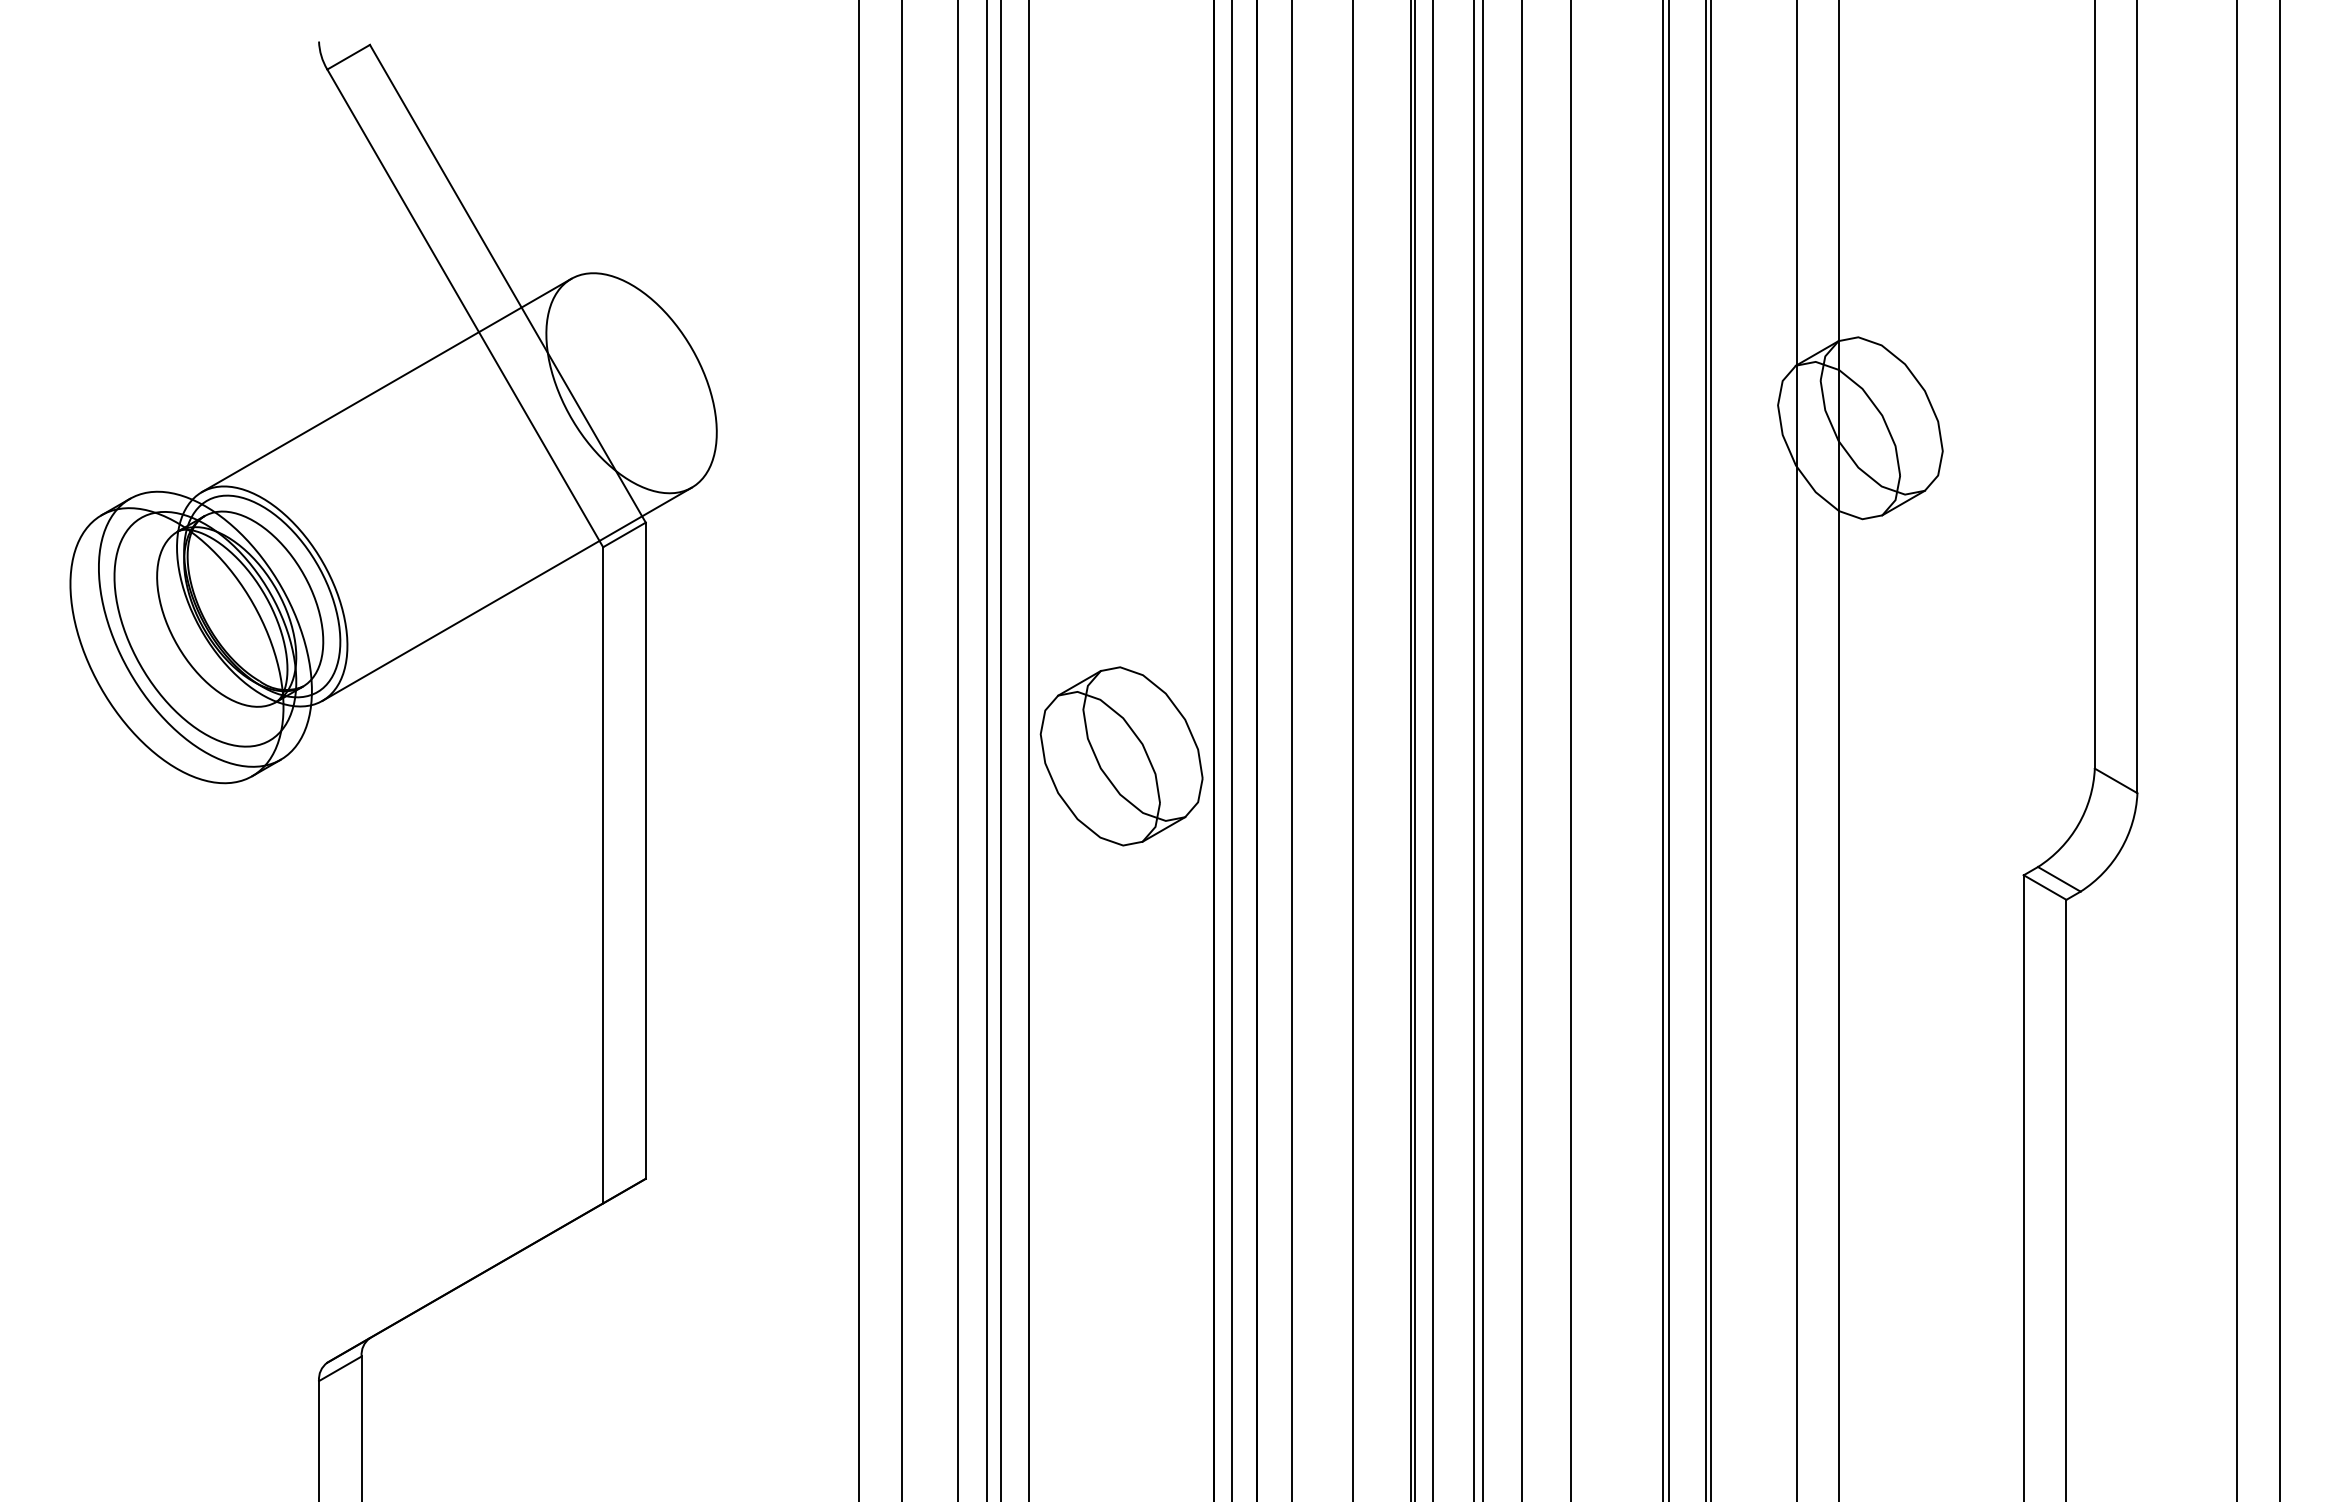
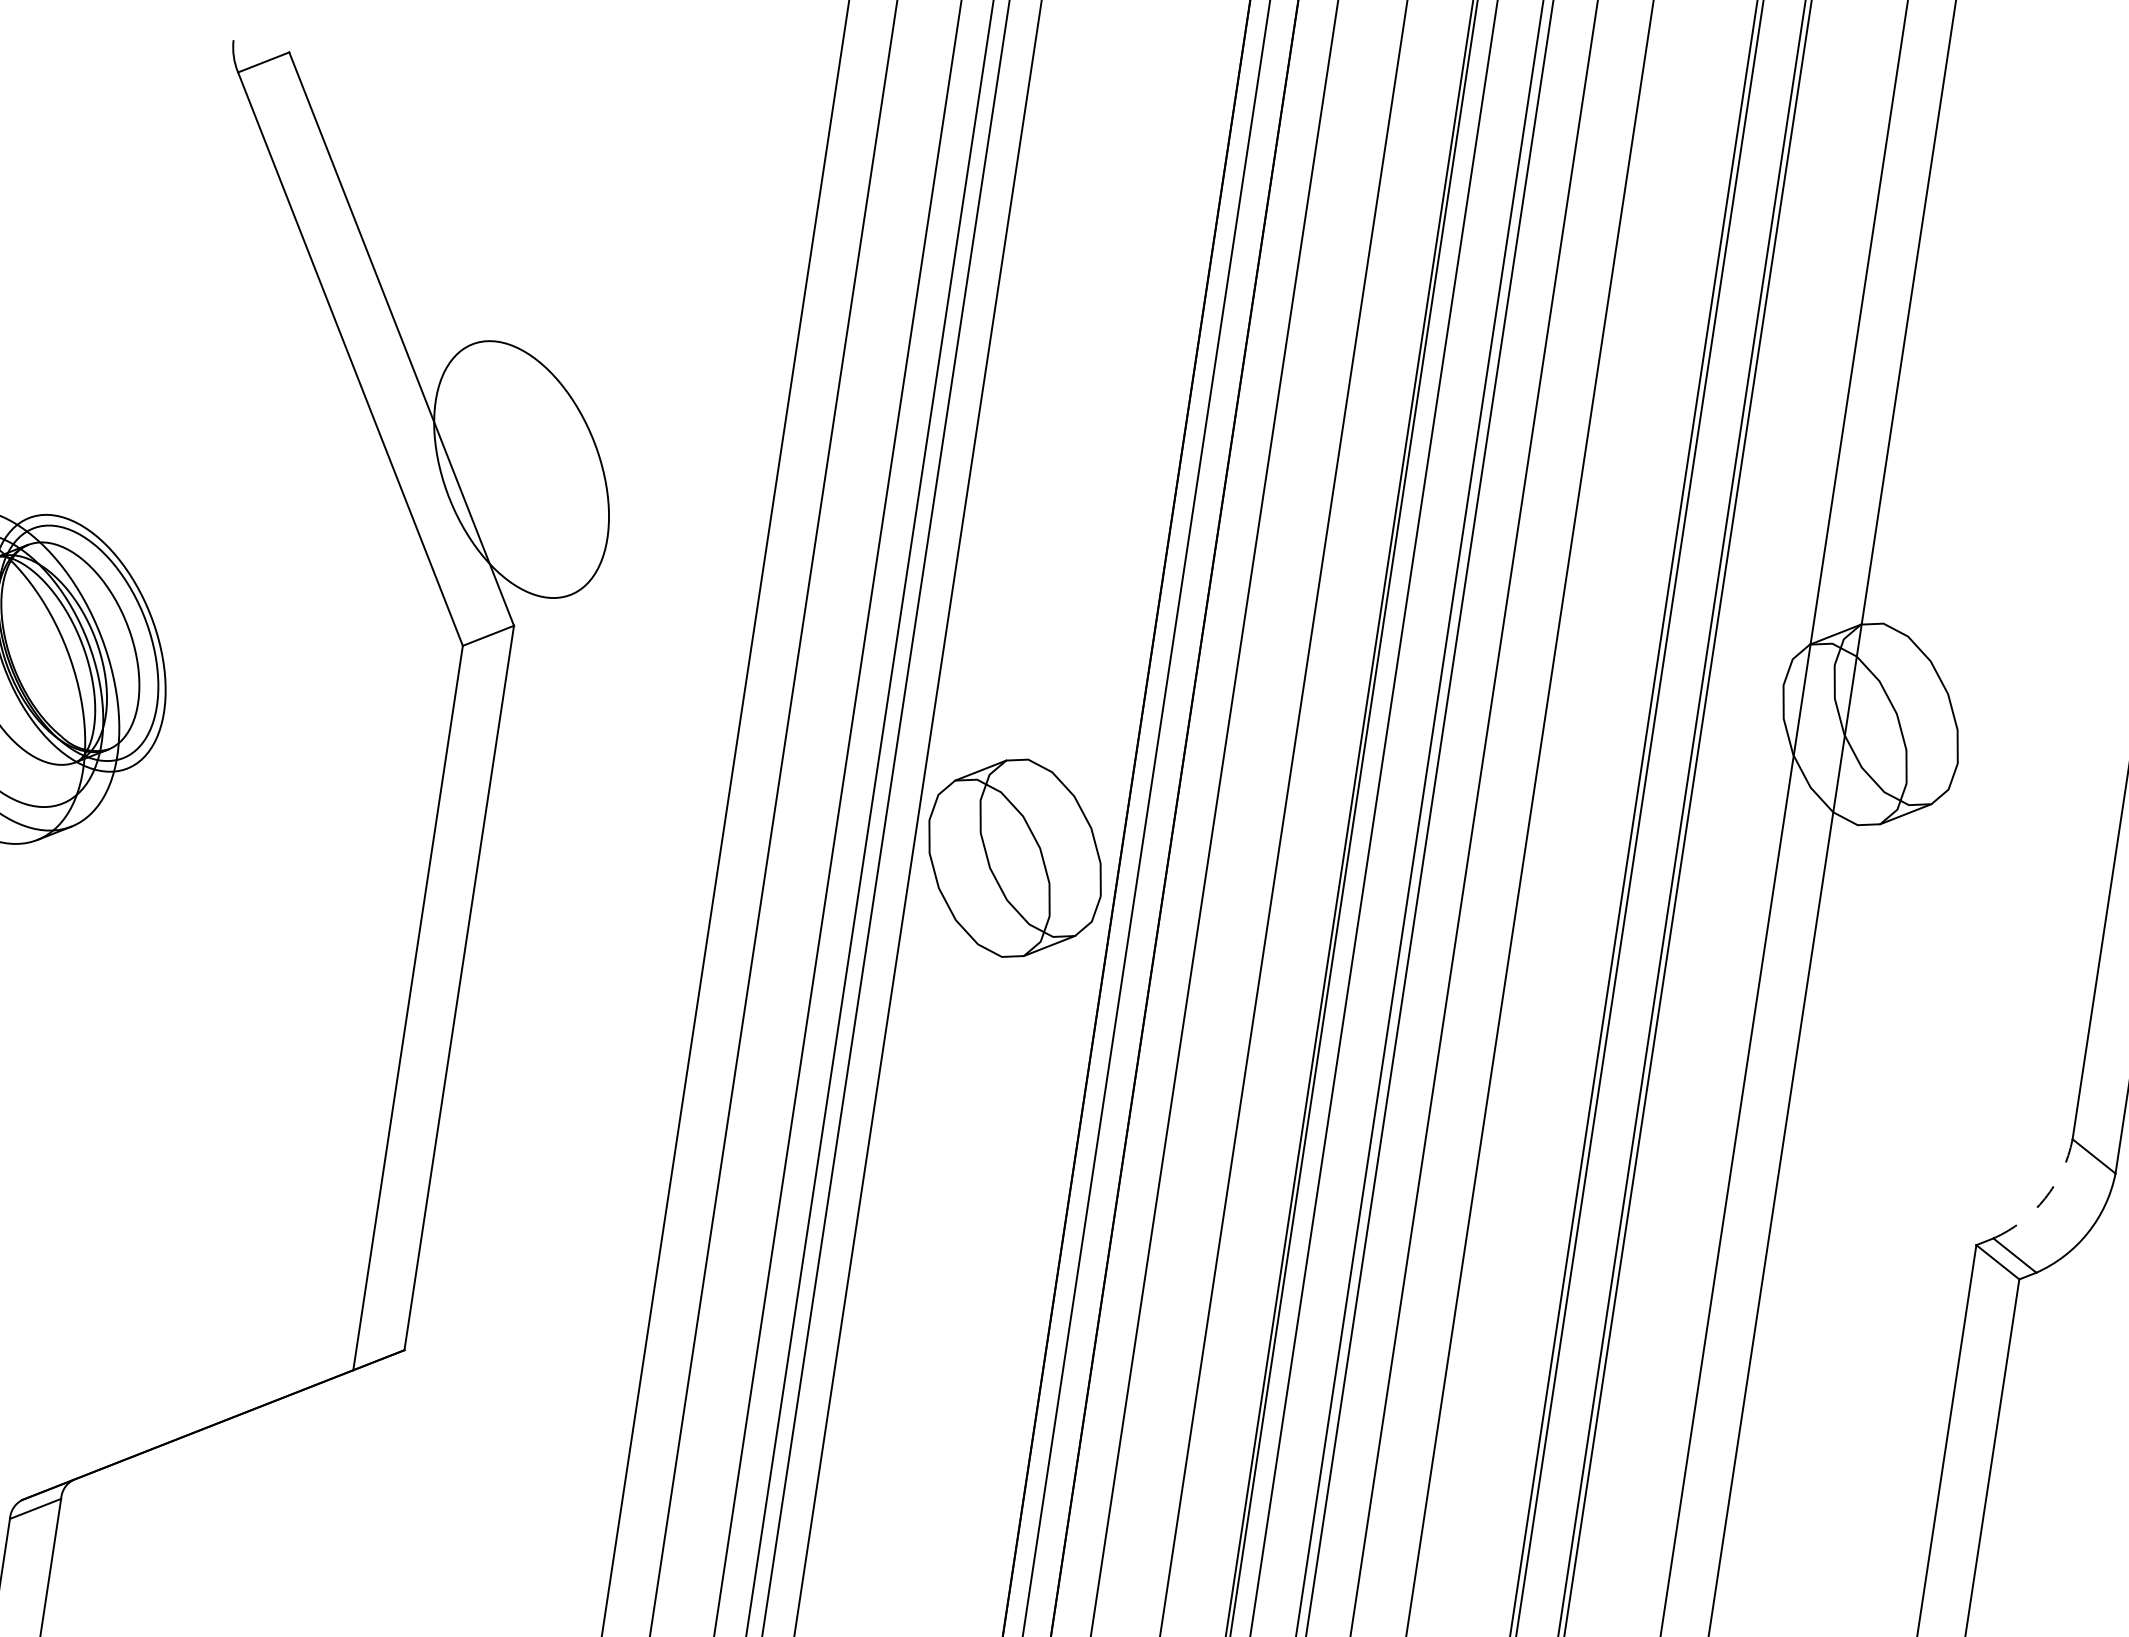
line: (386, 385) -> (250, 431), removed
line: (506, 593) -> (348, 680), removed
part: (1121, 756) -> (1014, 858), moved
arc: (2078, 824) -> (2045, 1198), solid -> dashed

